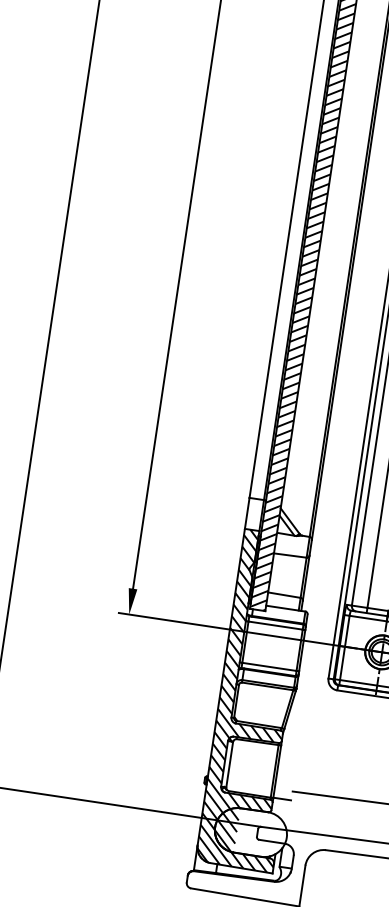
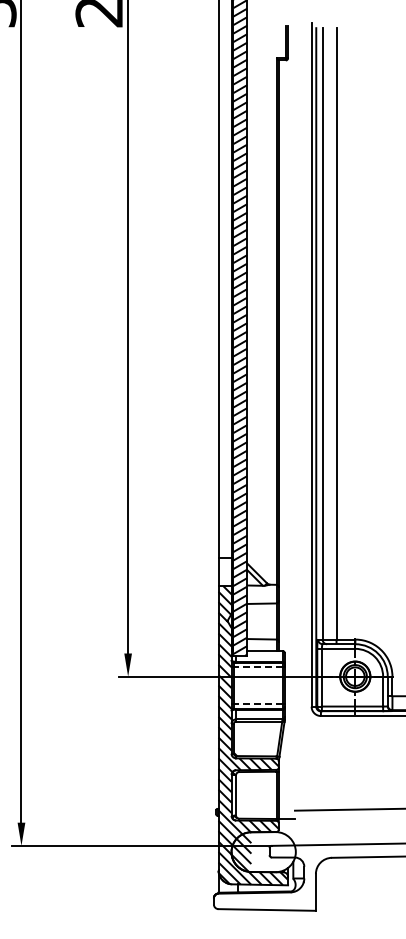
line: (274, 625) -> (257, 667), solid -> dashed
line: (268, 667) -> (257, 704), solid -> dashed

